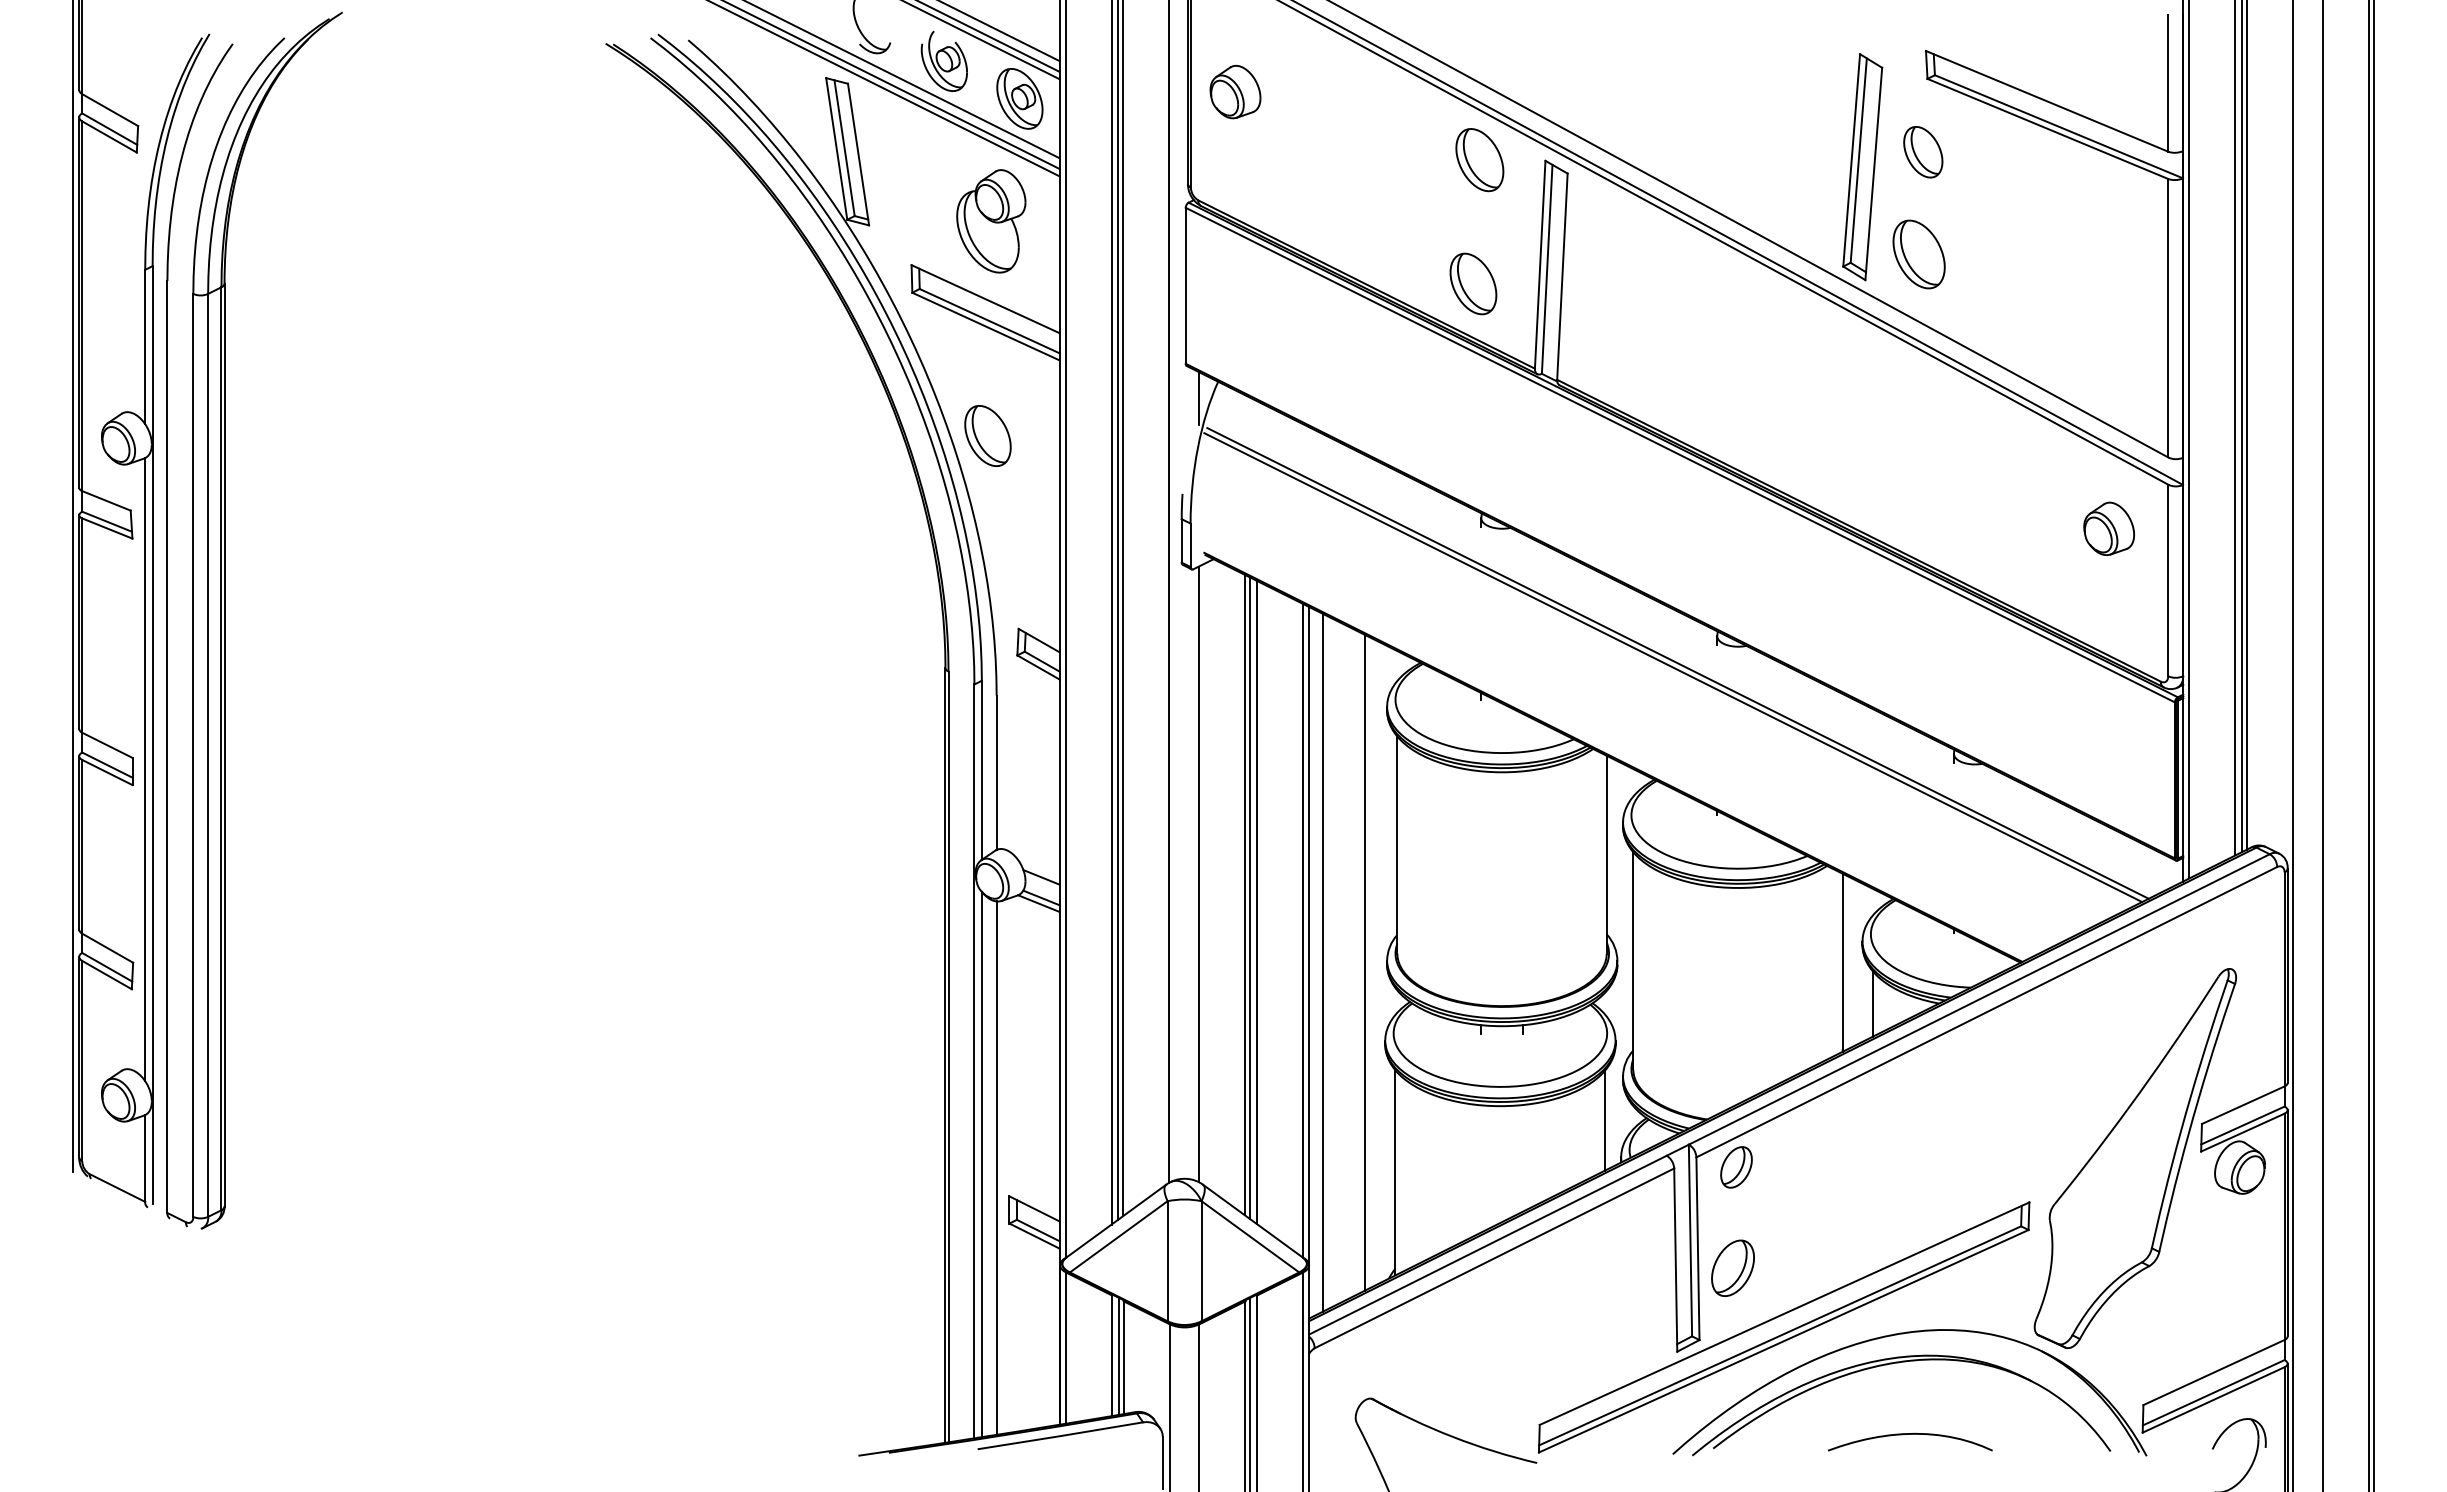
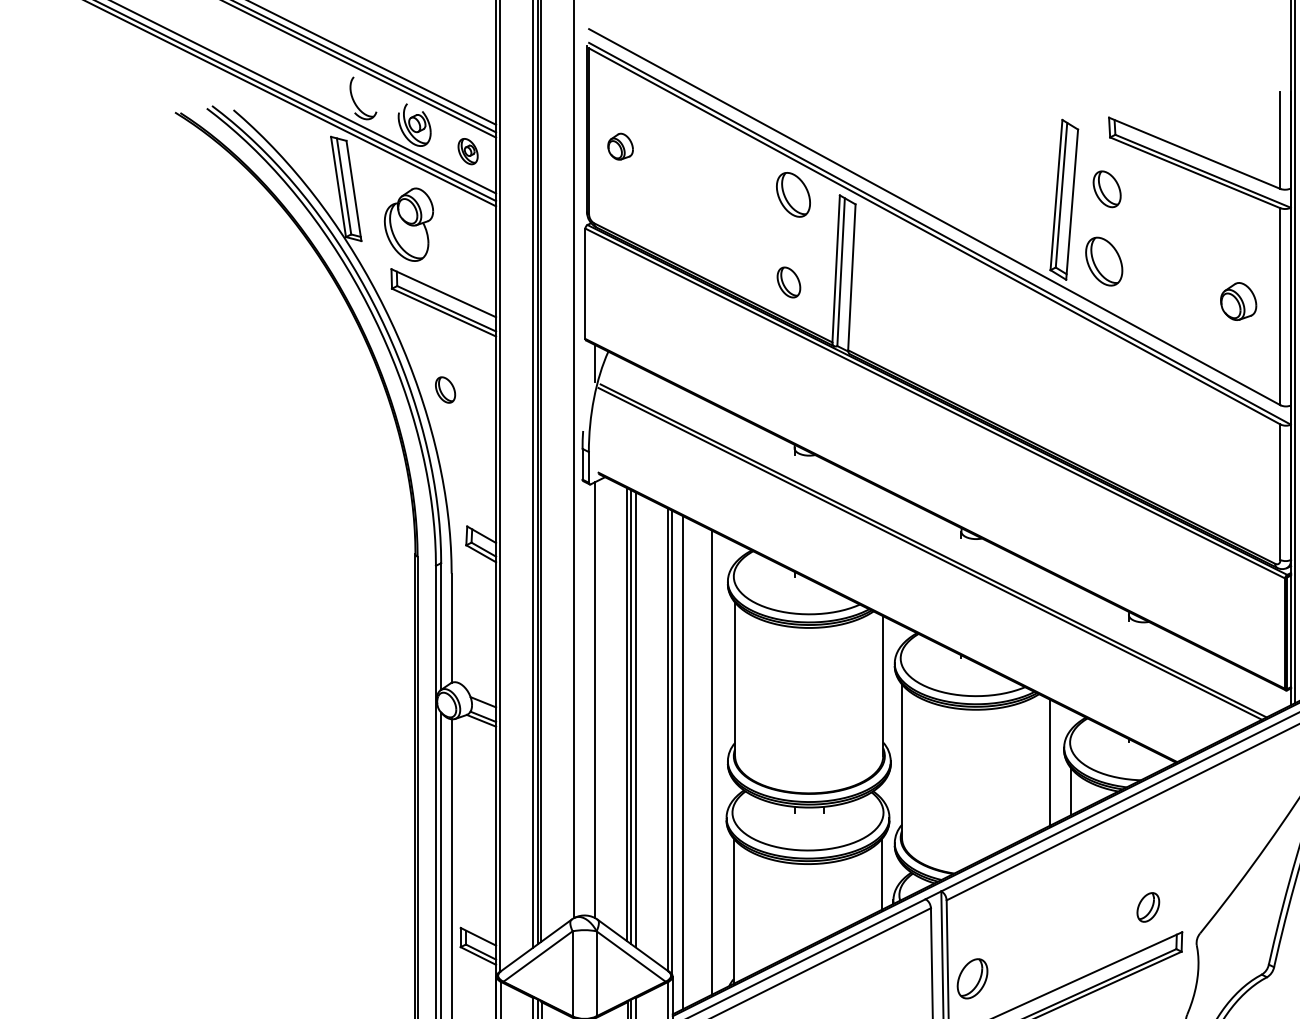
part: (1235, 91) -> (620, 146), size x0.7
part: (1019, 98) -> (467, 151), size x0.6
part: (991, 221) -> (409, 224), moved
part: (1473, 283) -> (788, 282), size x0.7
part: (987, 435) -> (445, 389), size x0.6
part: (2108, 528) -> (1238, 301), moved
part: (1736, 1167) -> (1148, 907), moved

